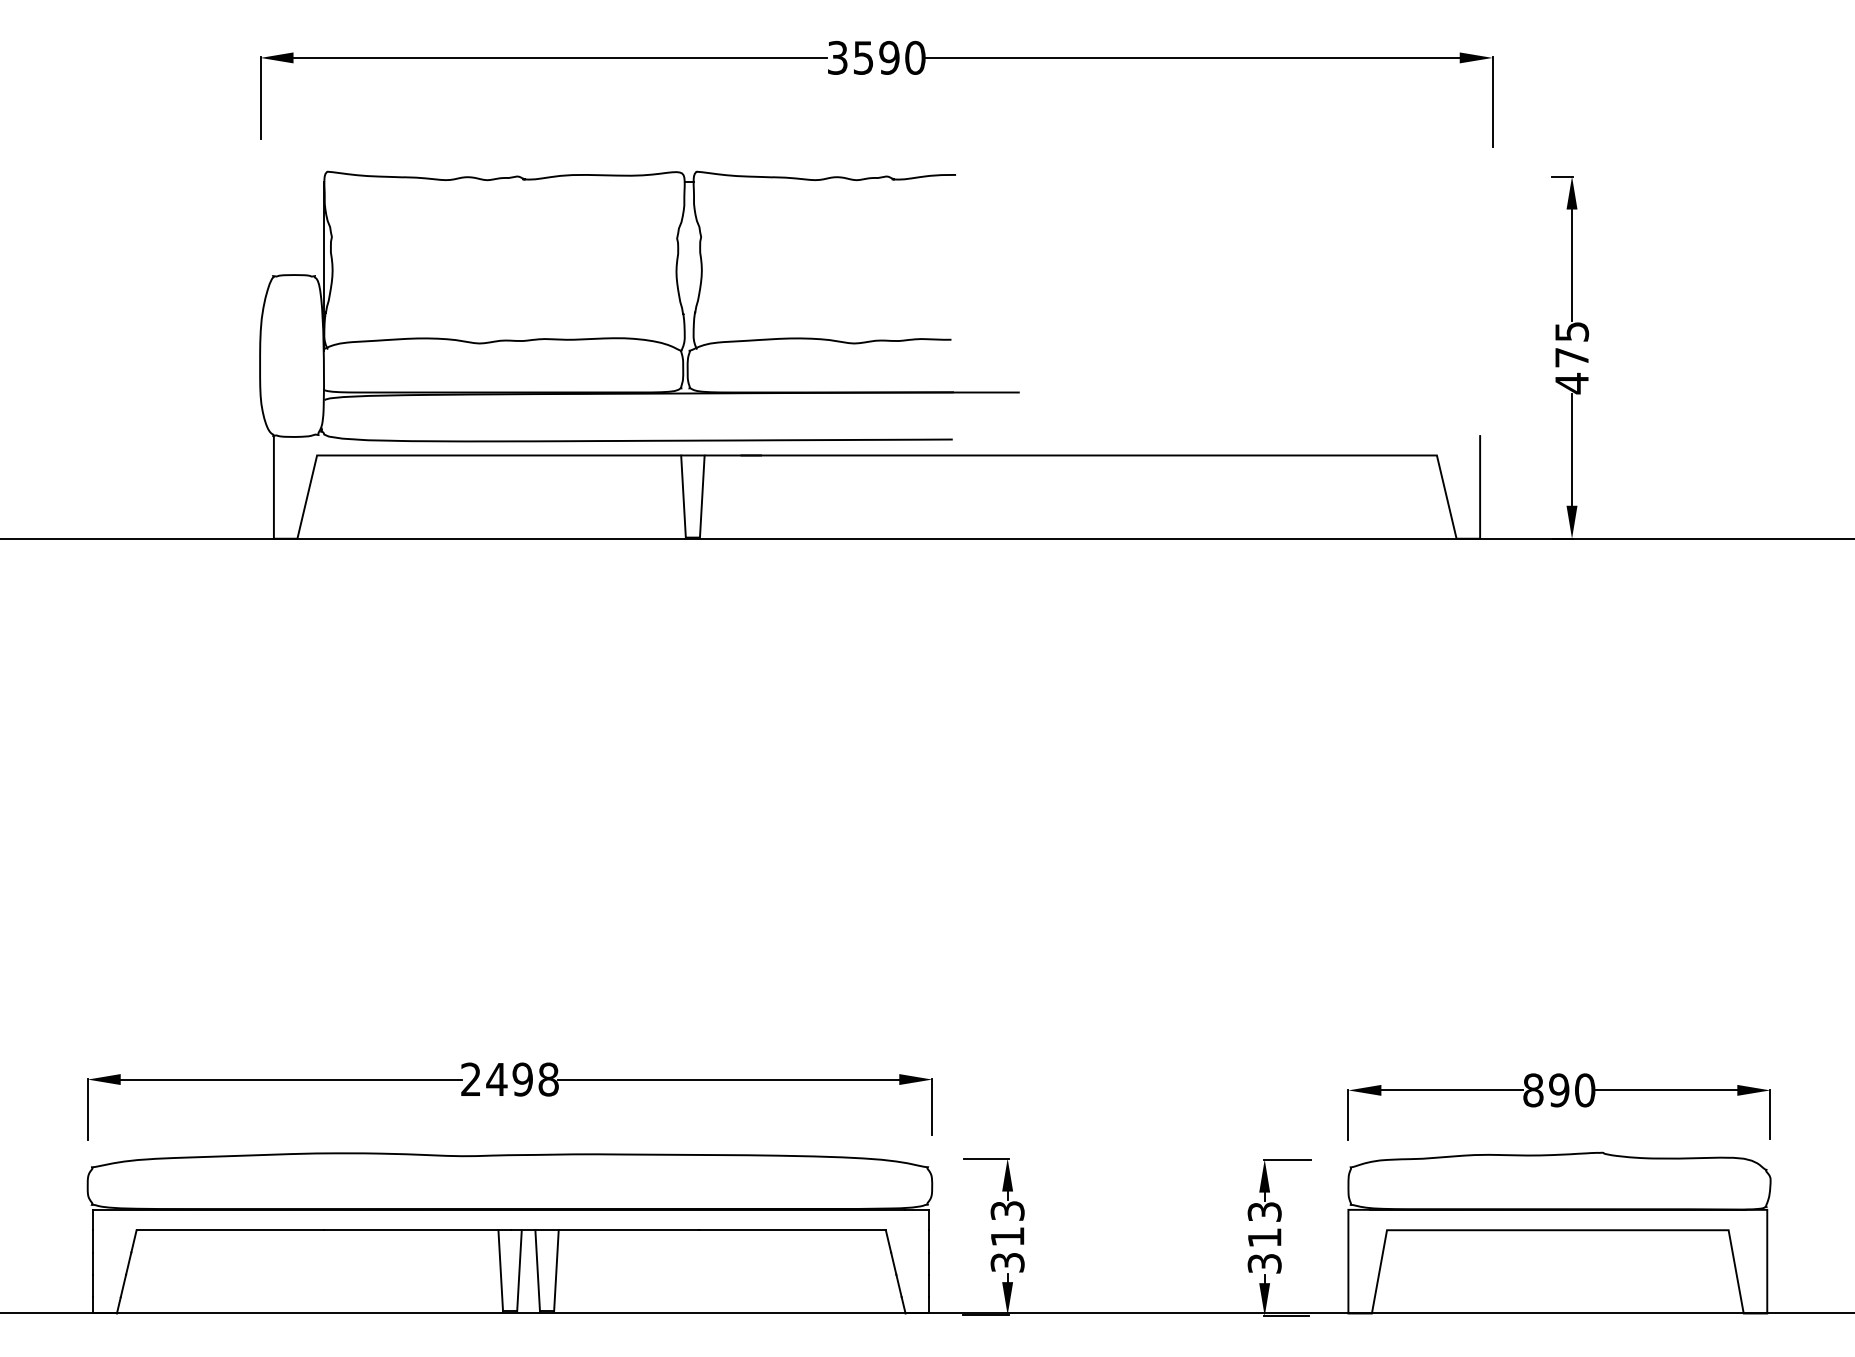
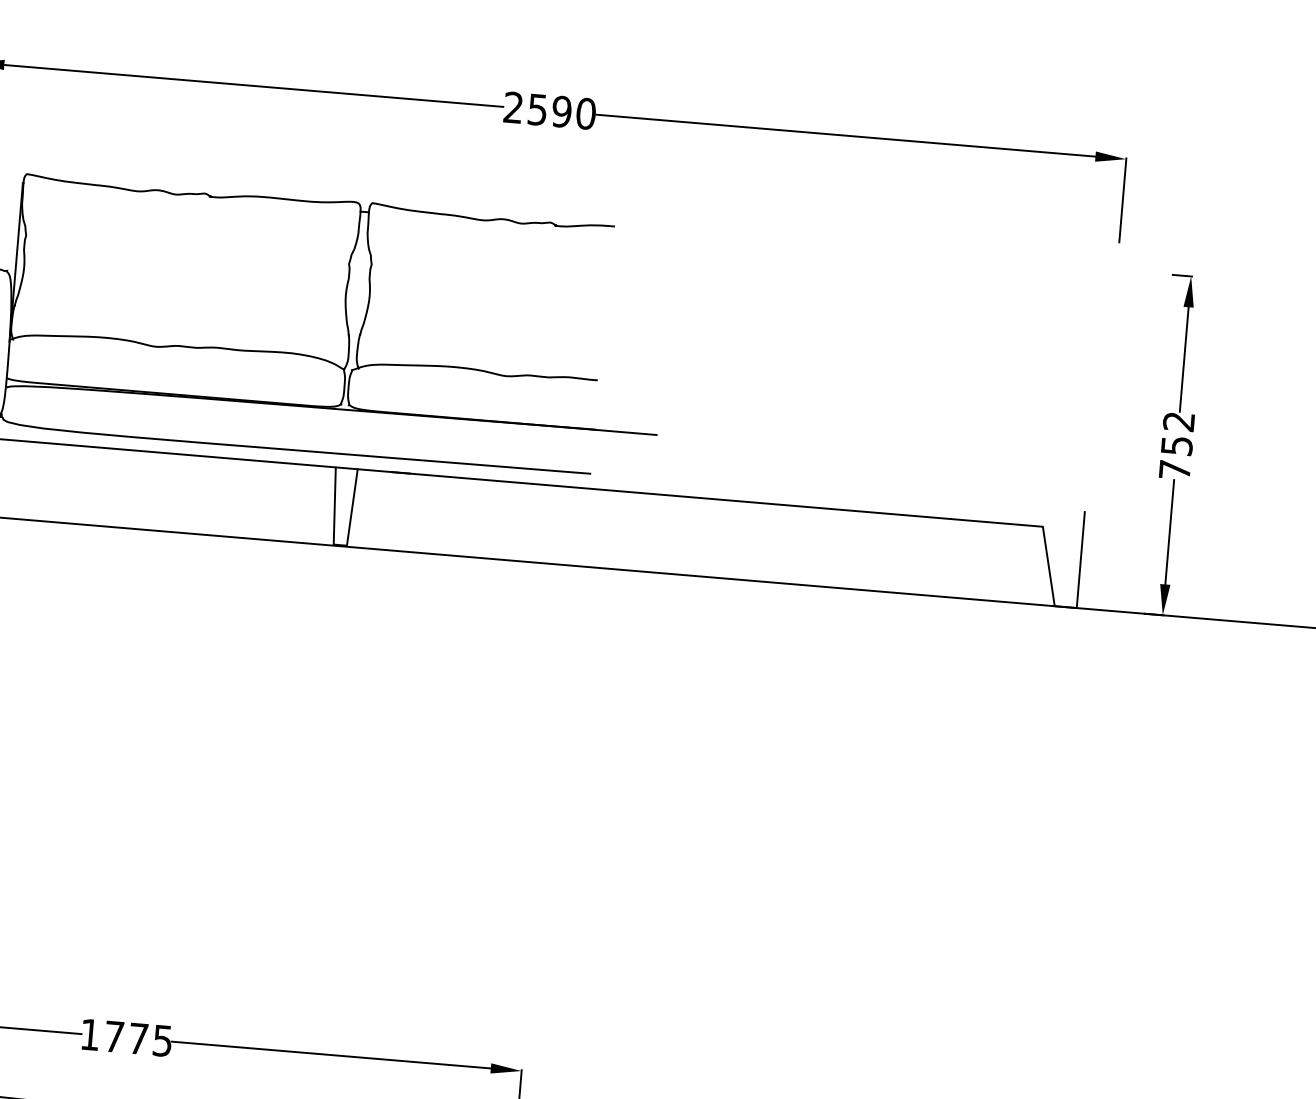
text: (837, 57) -> (513, 107), 3590 -> 2590
text: (1572, 358) -> (1177, 446), 475 -> 752
text: (509, 1079) -> (126, 1037), 2498 -> 1775

